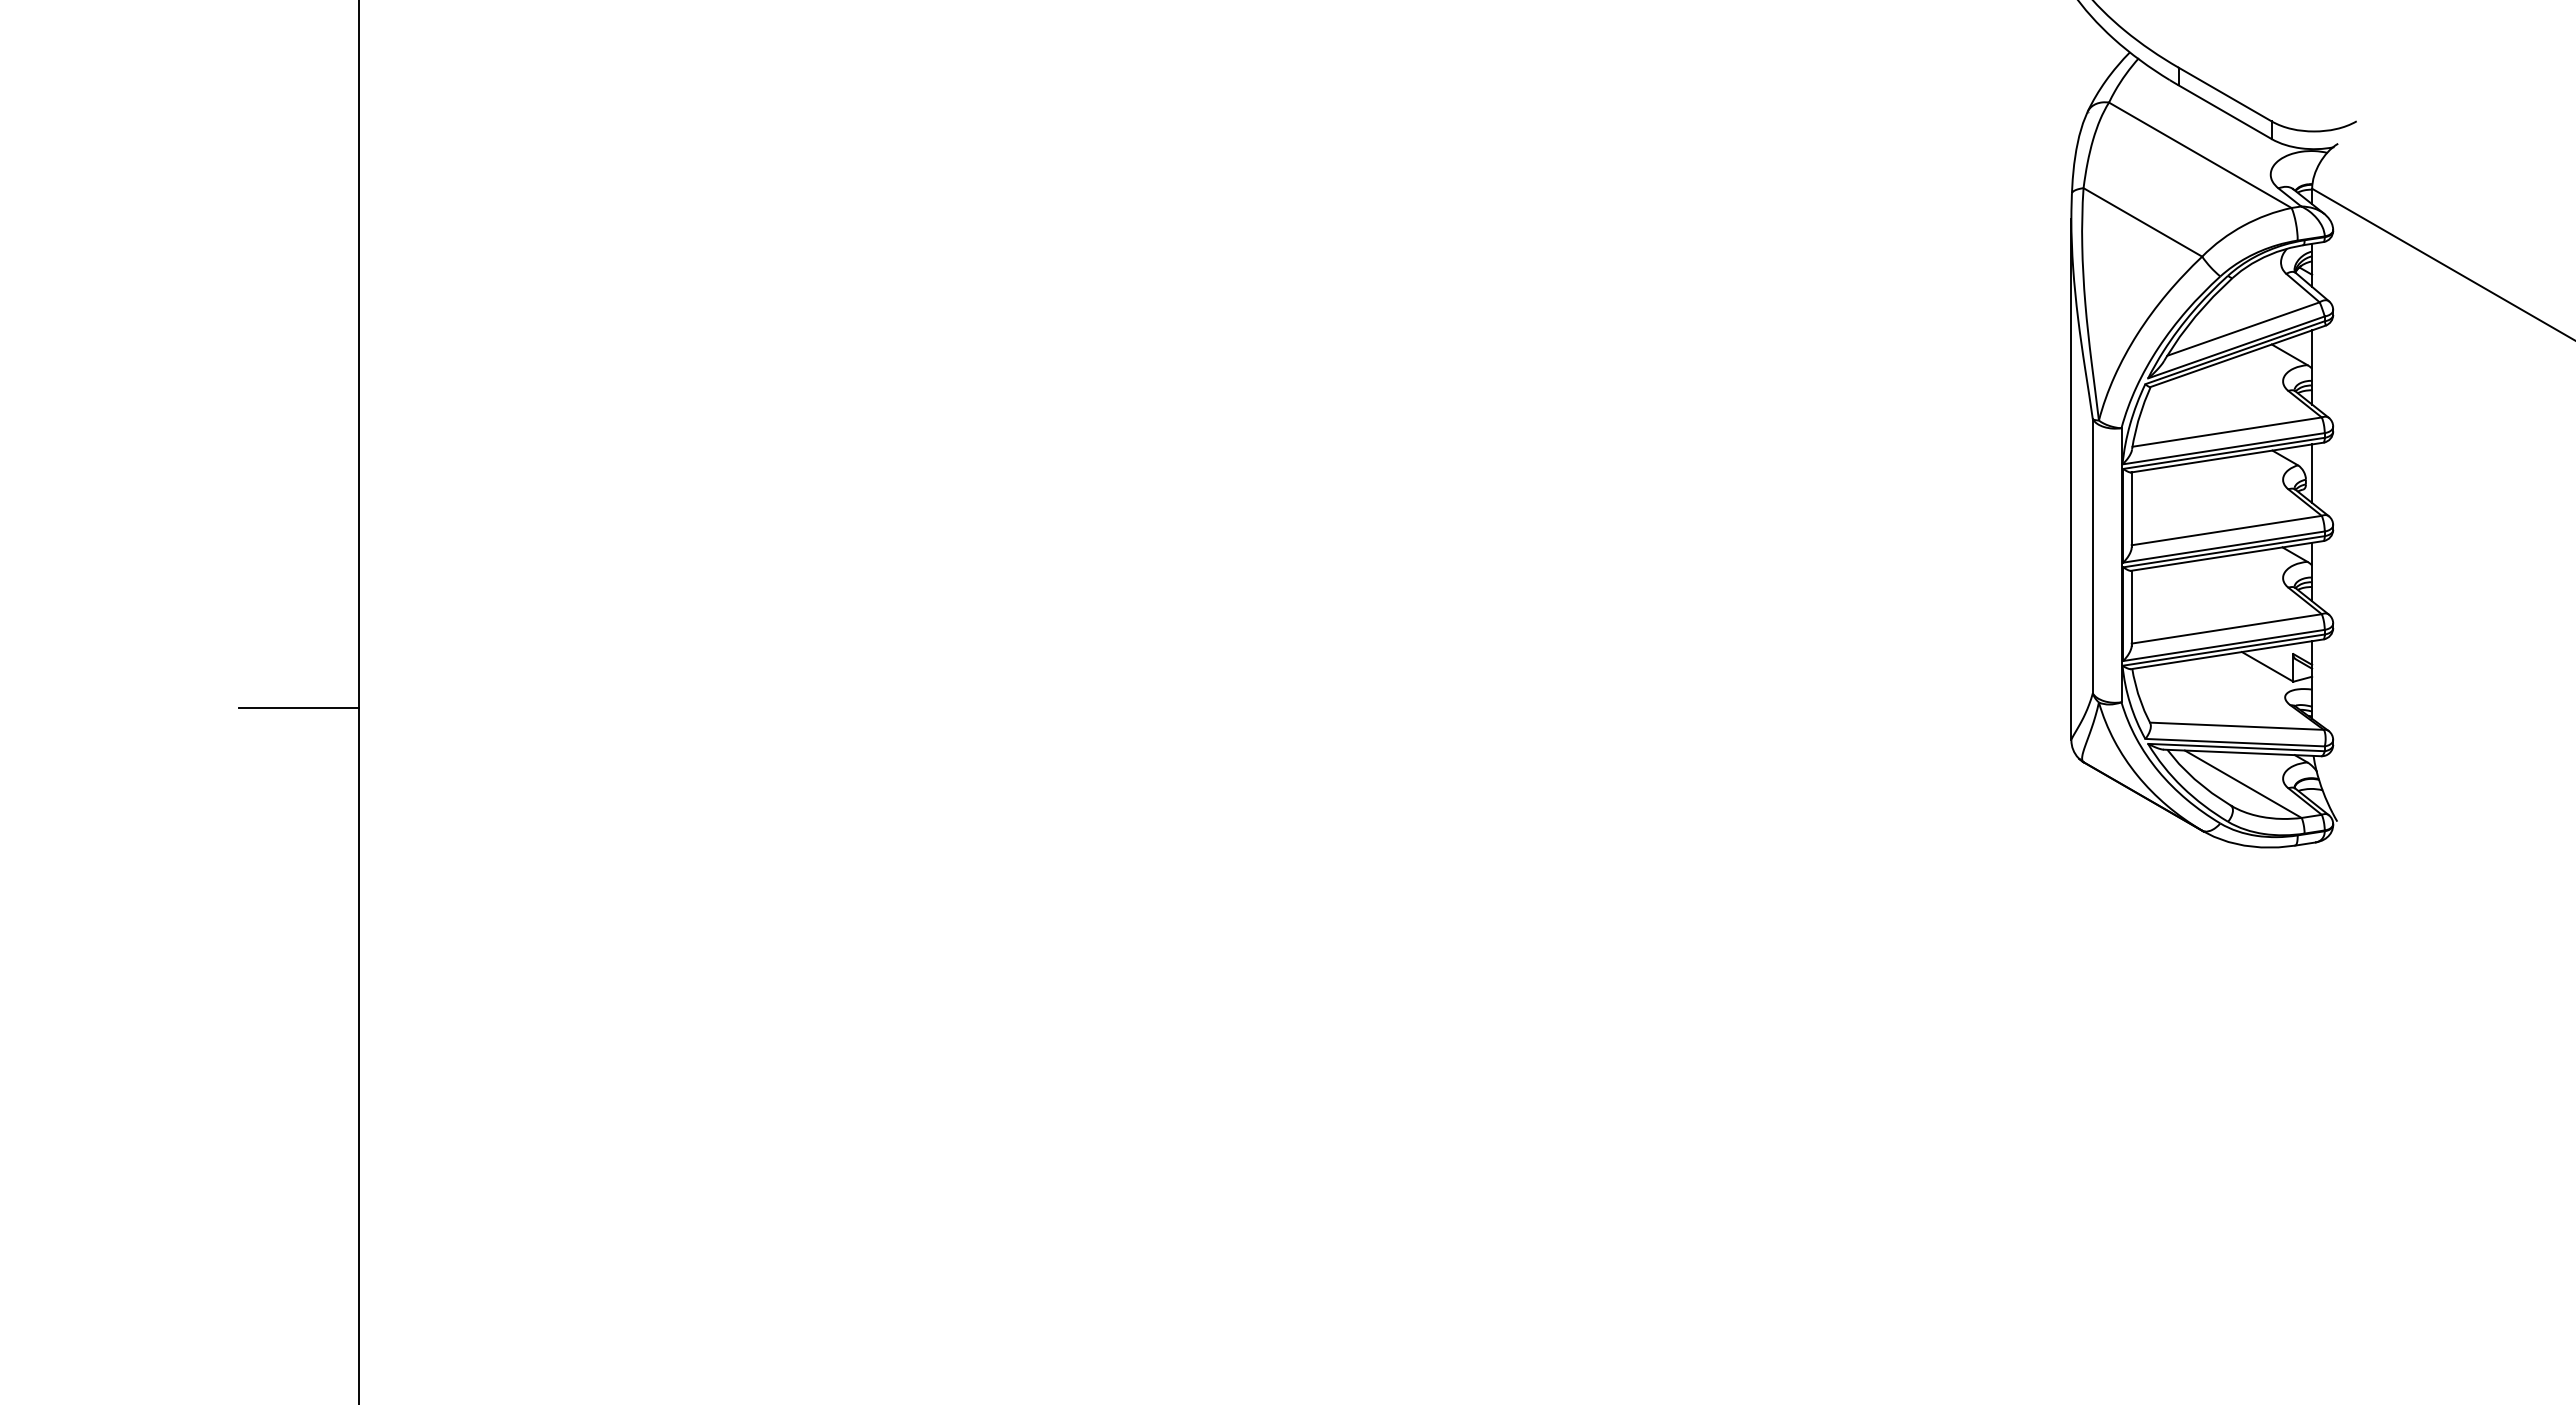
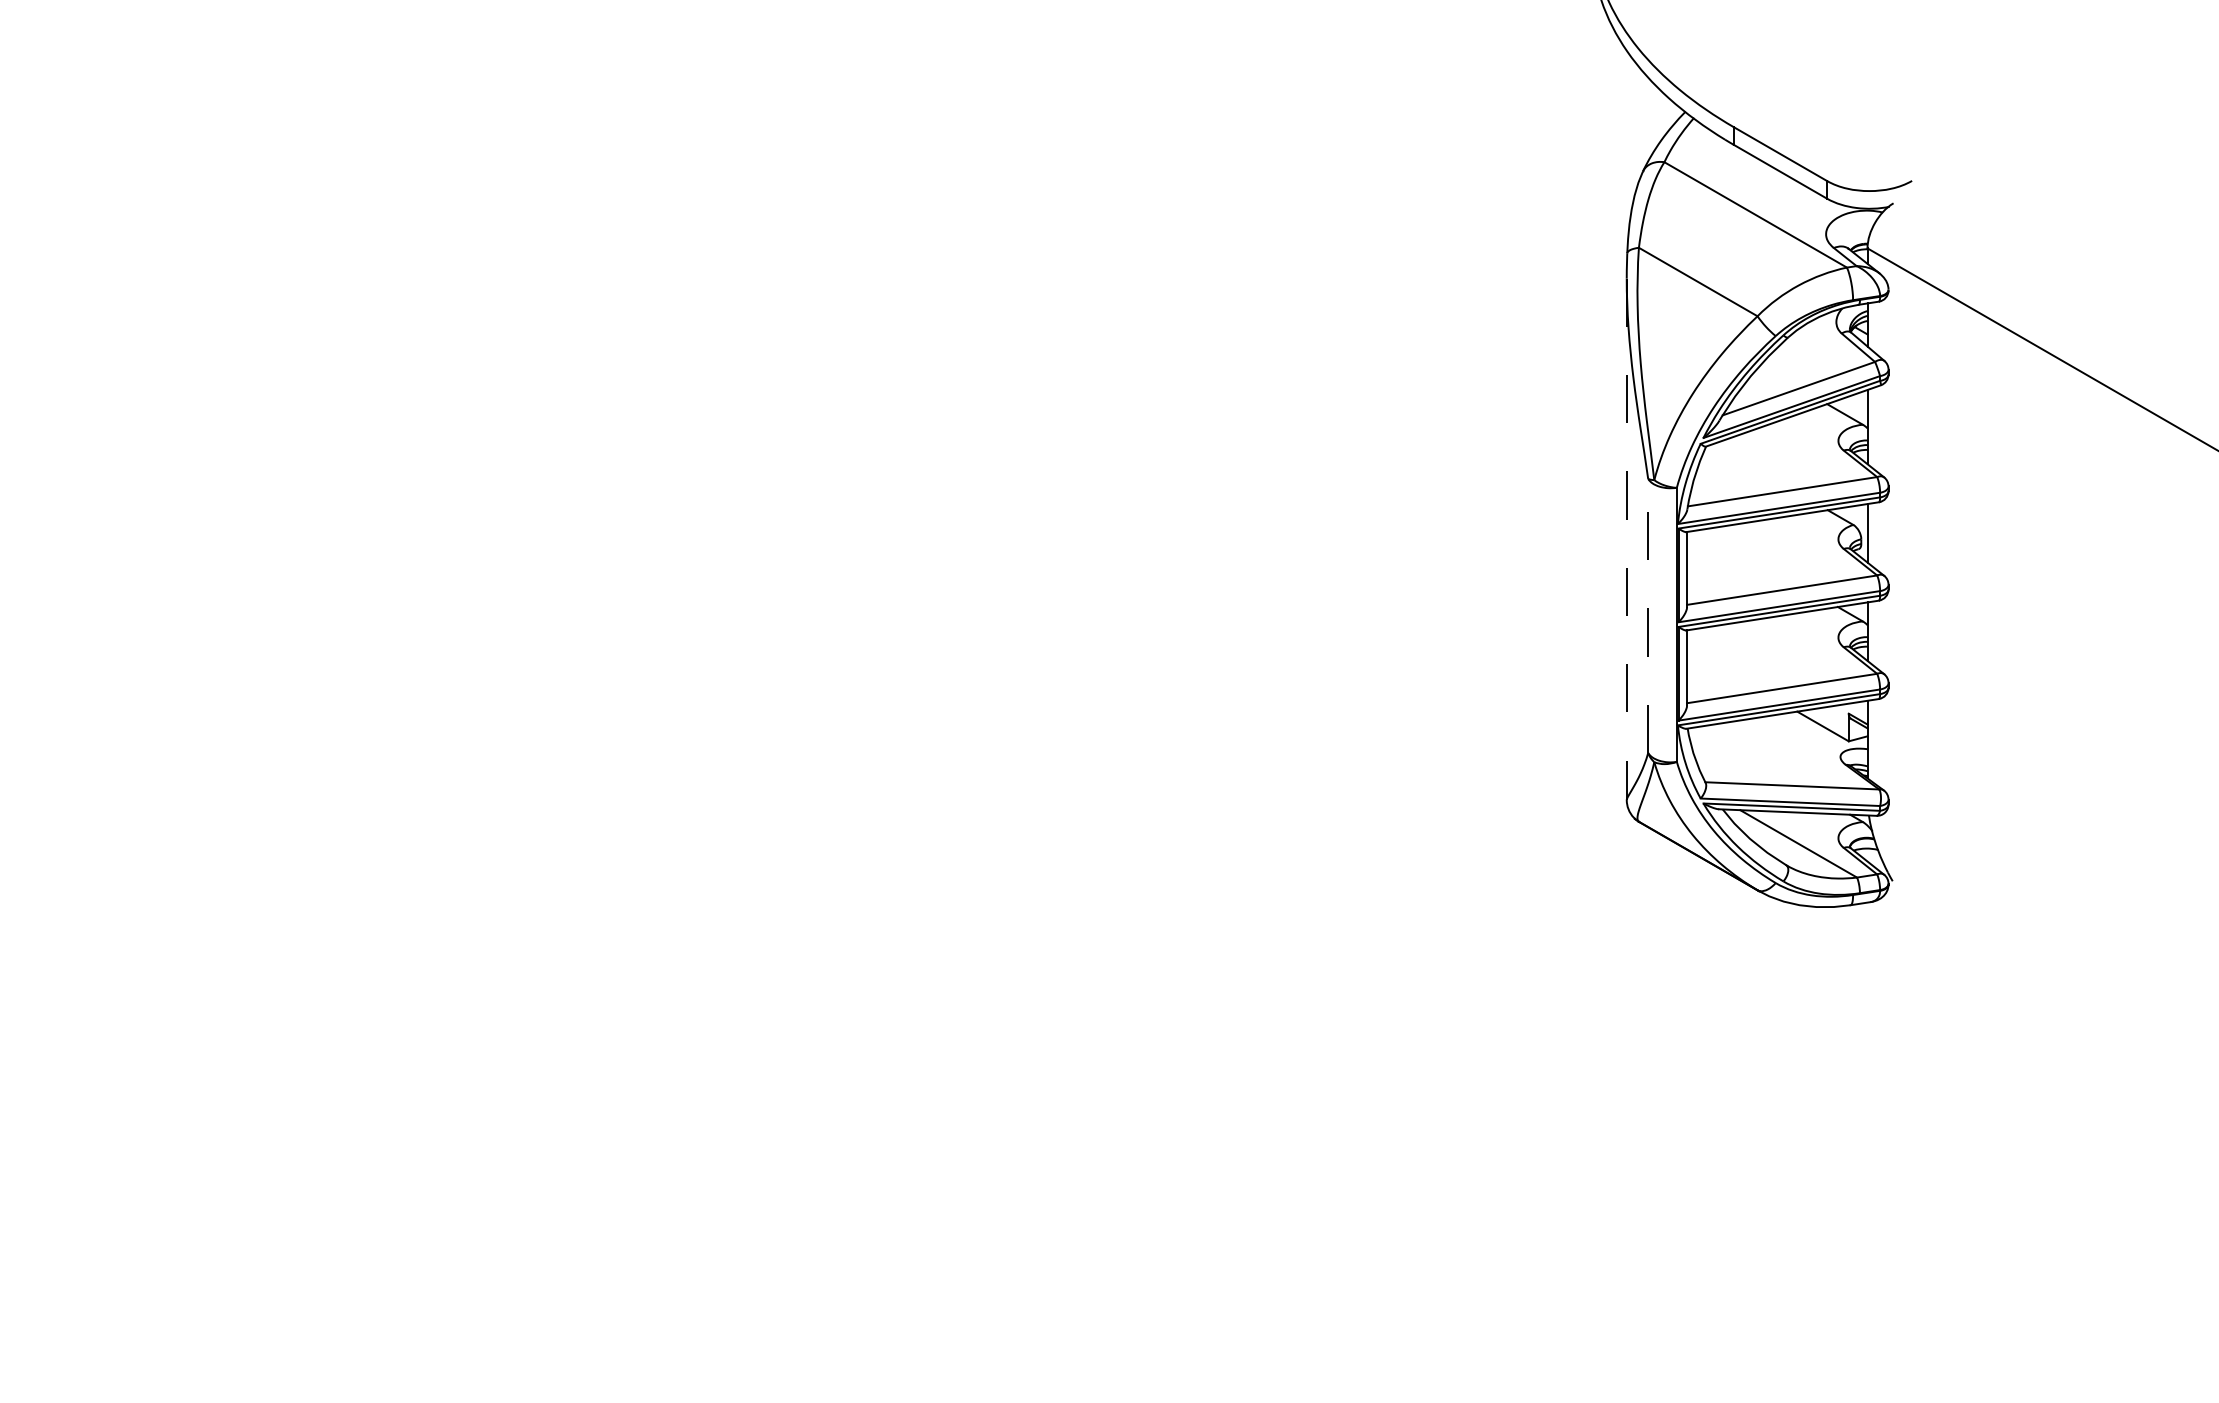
line: (2071, 479) -> (1626, 539), solid -> dashed
line: (2092, 555) -> (1647, 615), solid -> dashed

